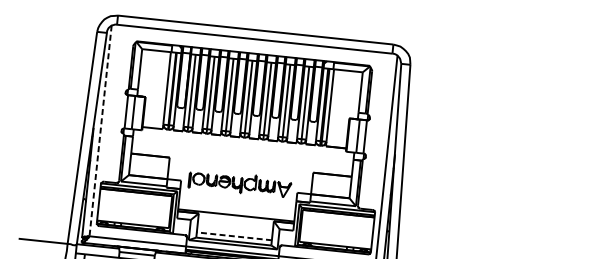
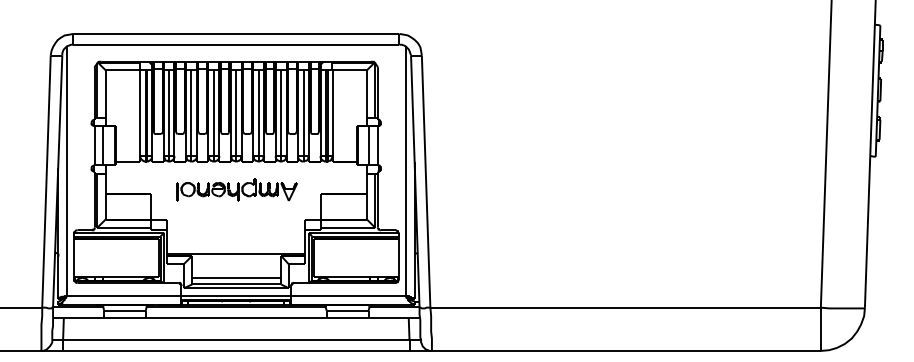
line: (100, 131) -> (66, 171), dashed -> solid
part: (239, 183) -> (236, 189), moved
line: (234, 236) -> (236, 278), dashed -> solid

